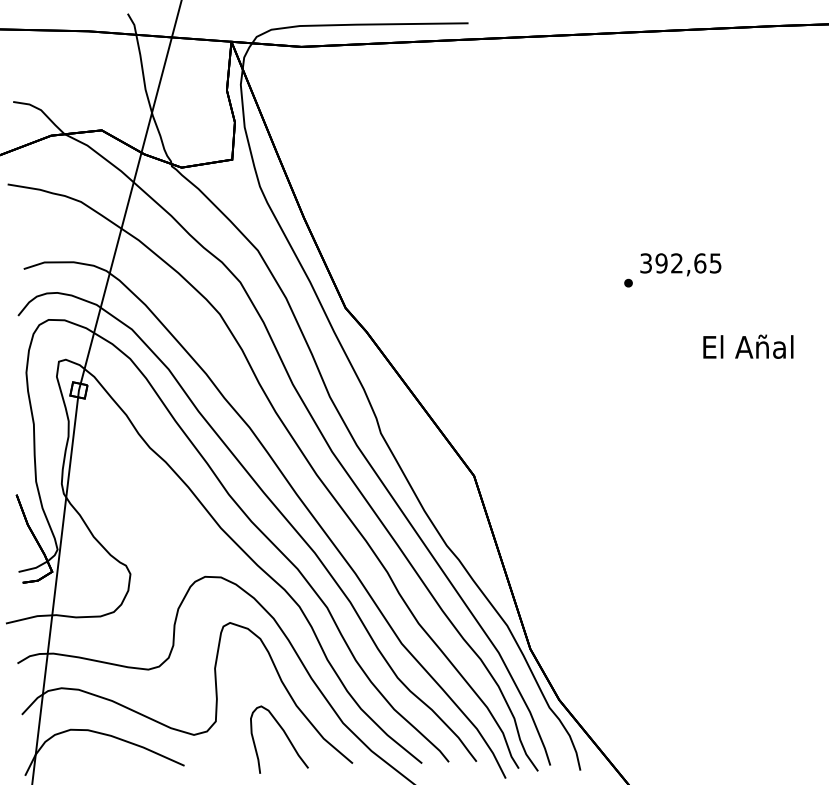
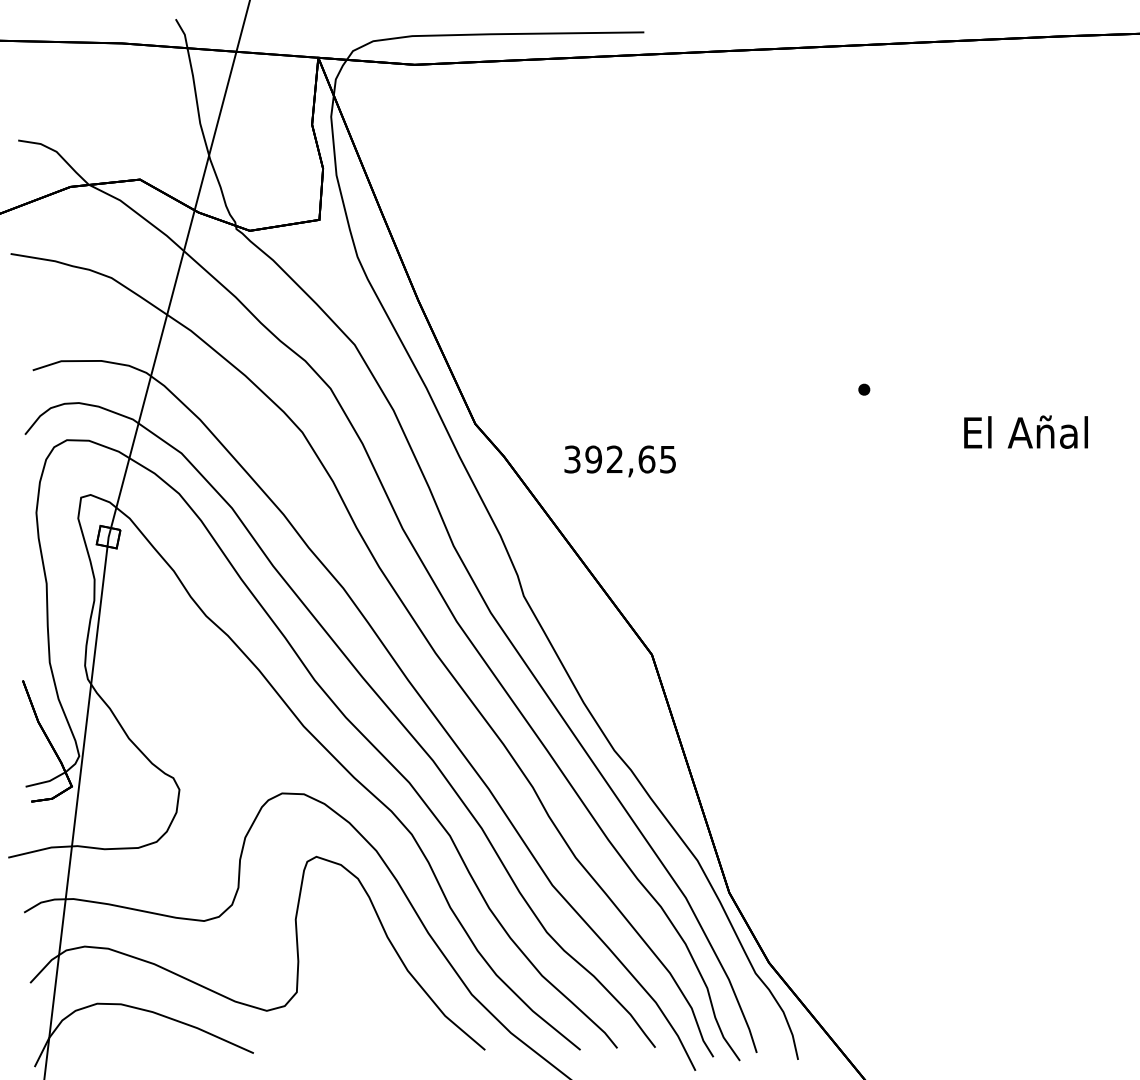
text: (680, 264) -> (619, 461), moved
text: (747, 346) -> (1025, 431), moved
curve: (286, 736) -> (393, 1012), removed

